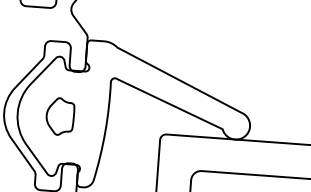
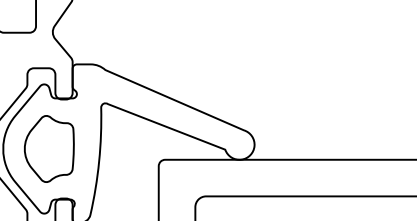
part: (60, 116) -> (49, 148), size x1.67

